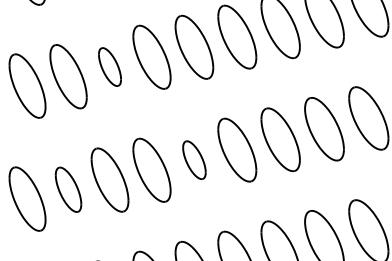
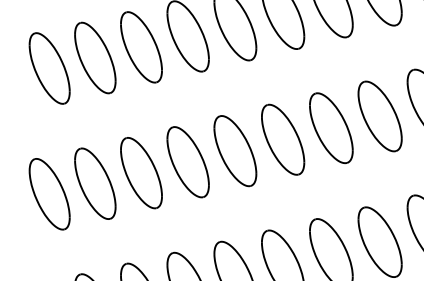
part: (109, 66) -> (140, 46), size x1.67
part: (194, 159) -> (235, 150), size x1.67
part: (68, 189) -> (95, 183), size x1.43

